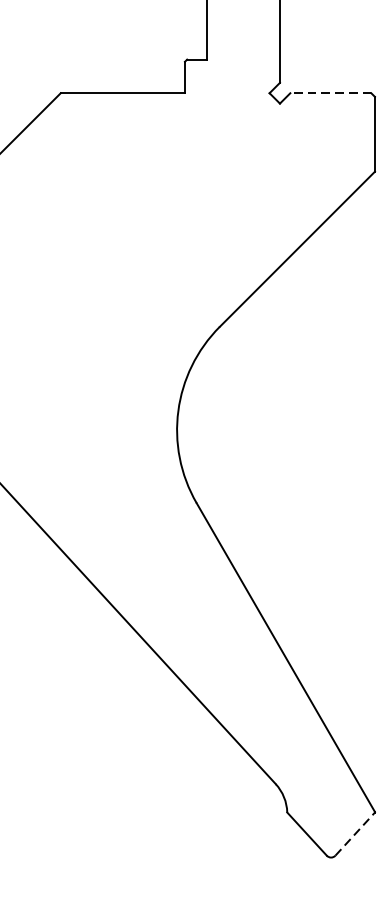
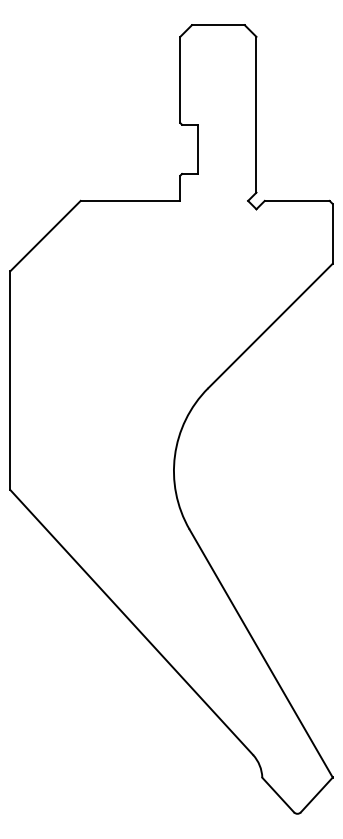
line: (329, 92) -> (296, 200), dashed -> solid
line: (356, 833) -> (317, 794), dashed -> solid

